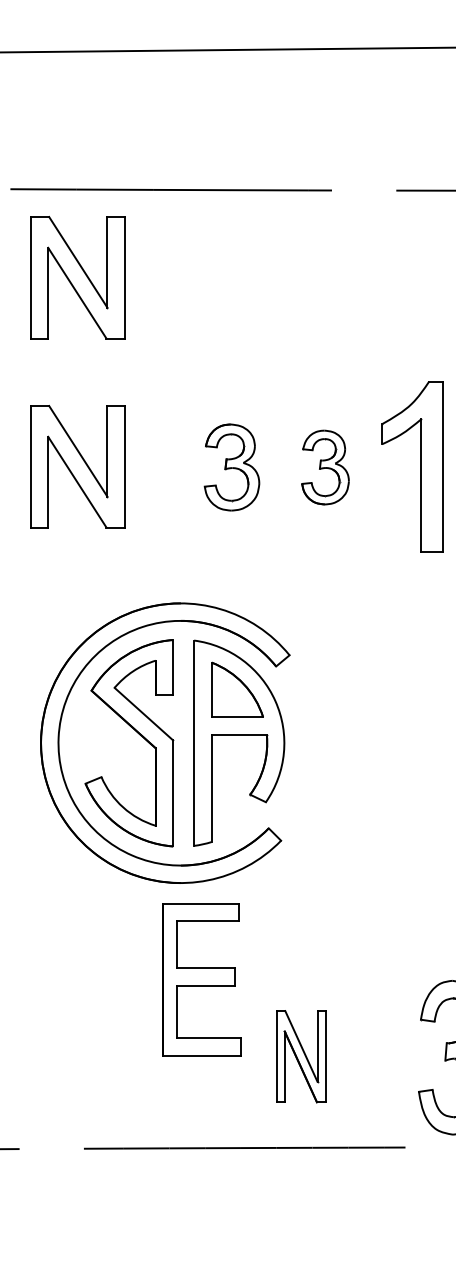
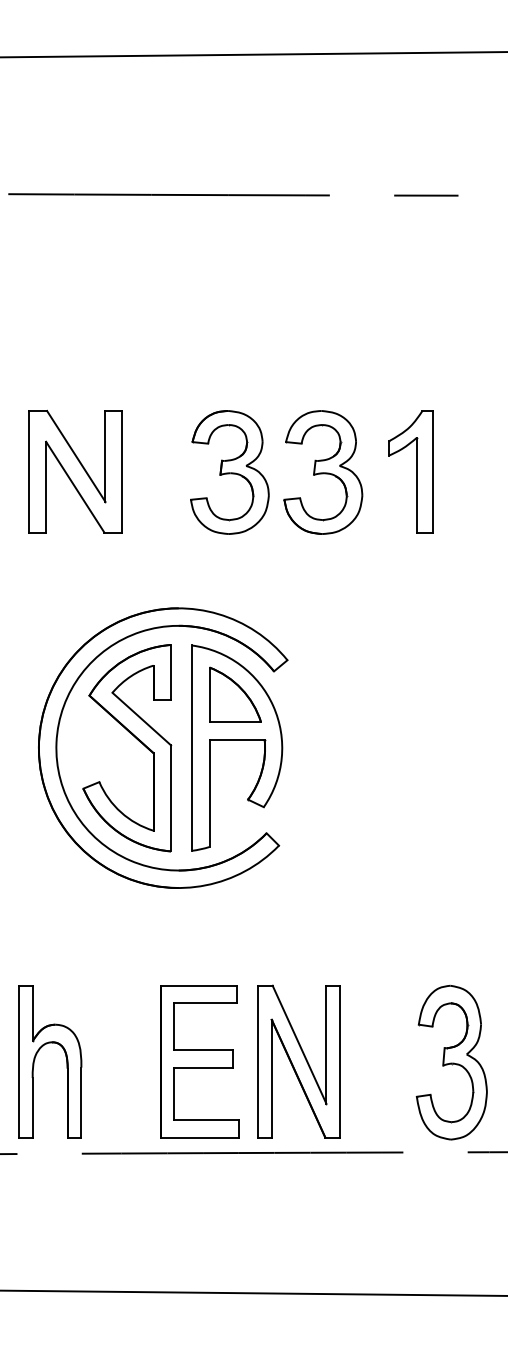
part: (77, 277) -> (75, 282), removed
part: (412, 466) -> (410, 471), size x0.71
part: (231, 467) -> (229, 472), size x1.43
part: (325, 467) -> (323, 472), size x1.67
part: (201, 979) -> (199, 1061), moved
part: (39, 1049) -> (37, 1054), added
part: (300, 1056) -> (298, 1061), size x1.67

